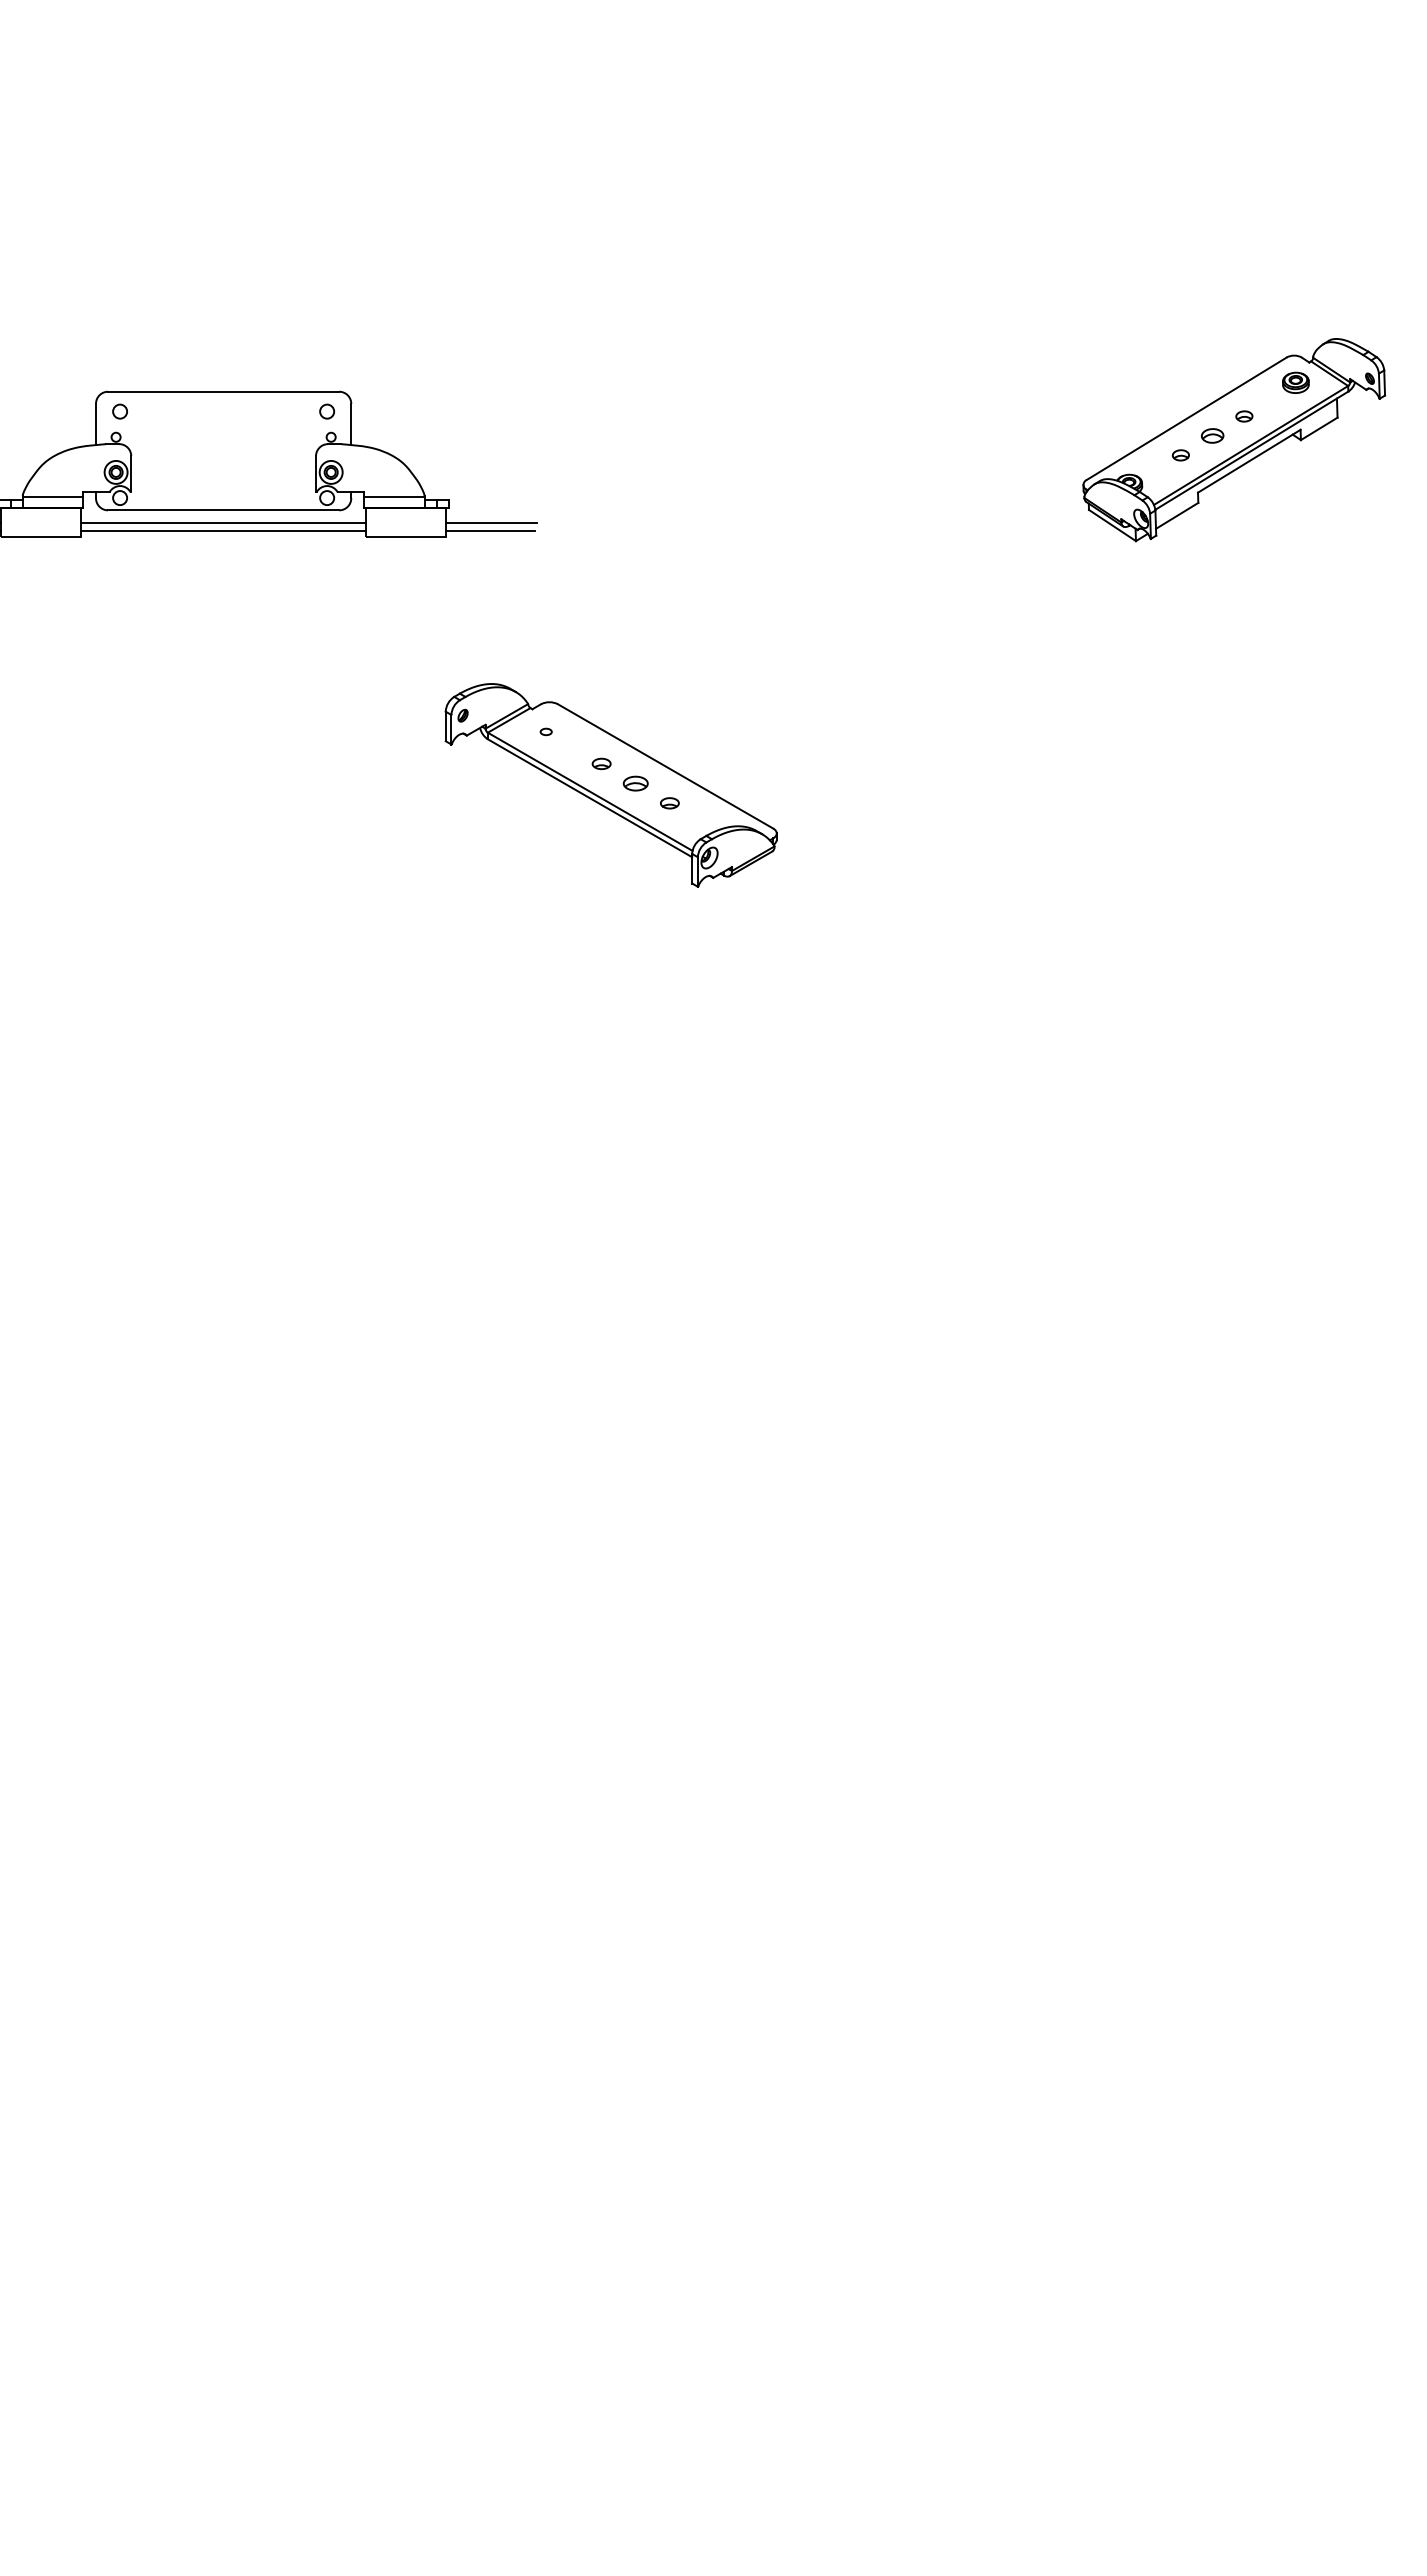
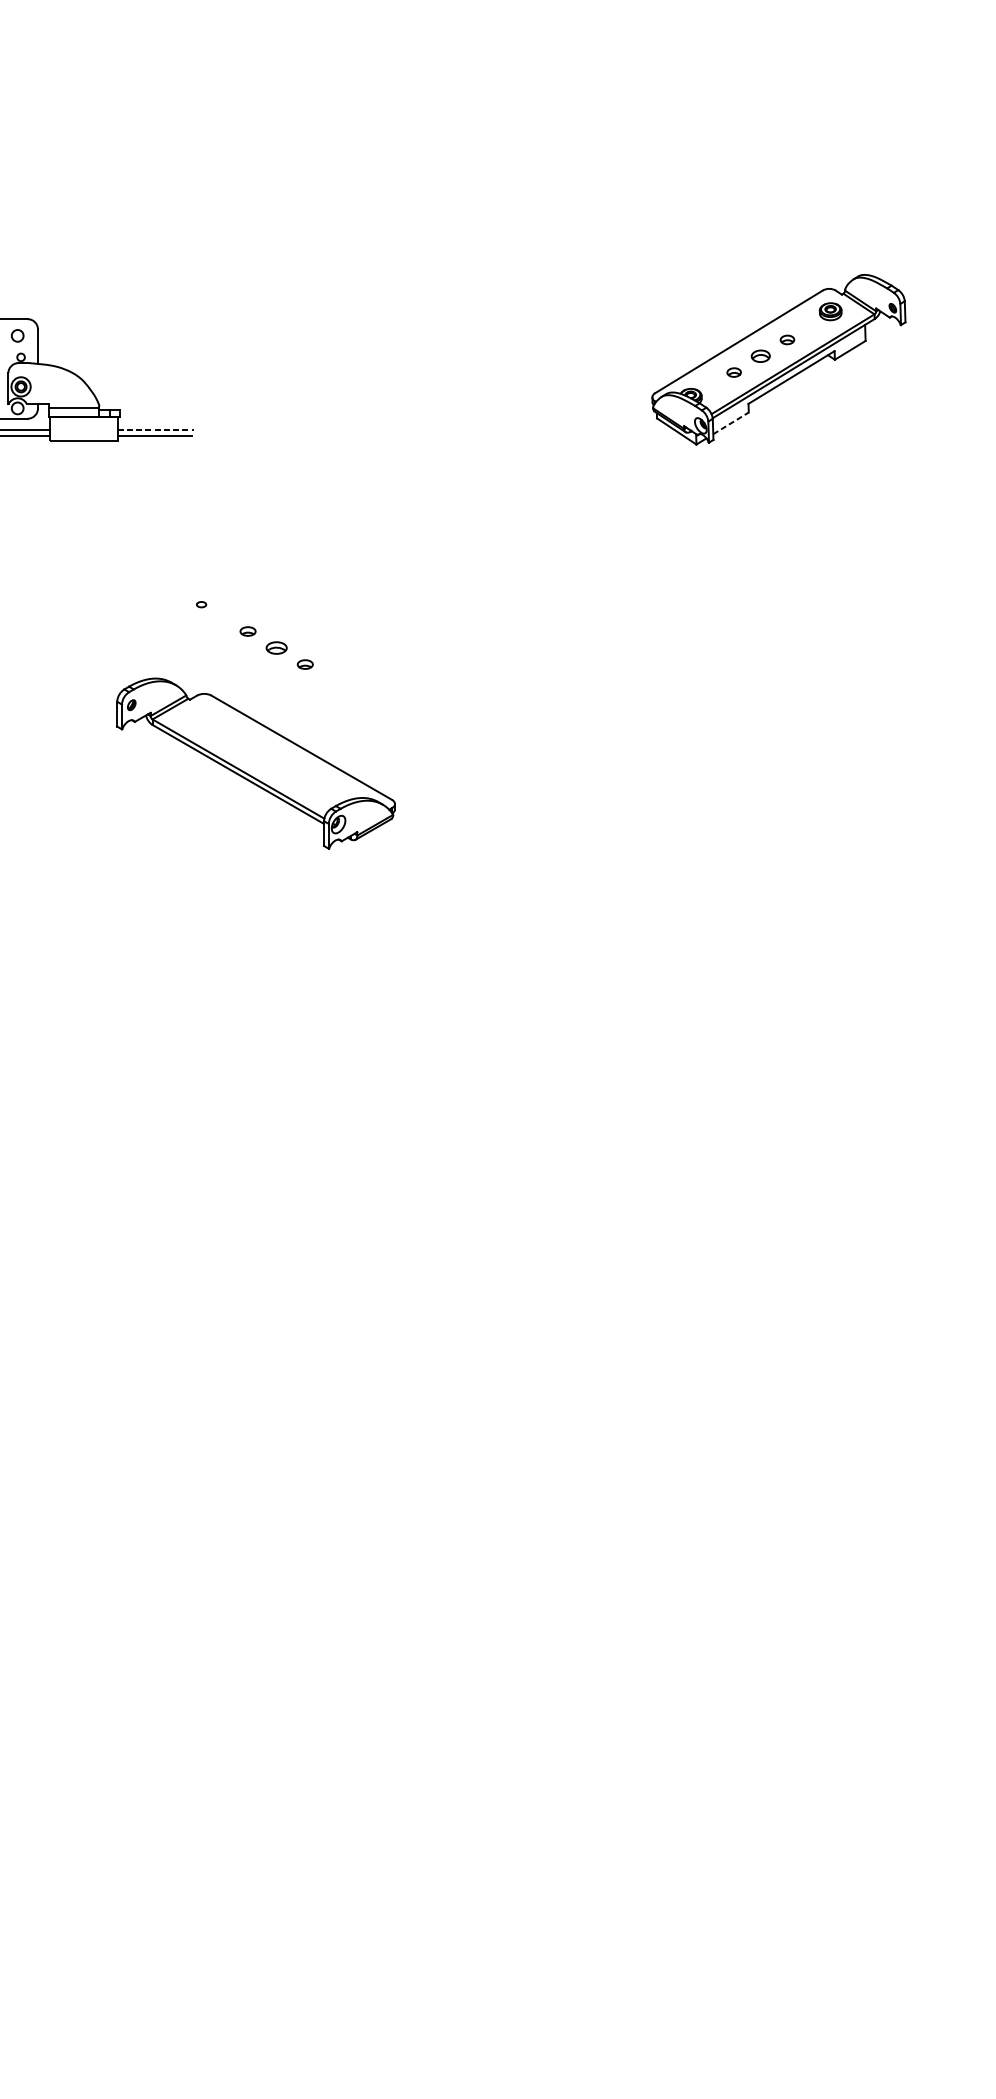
line: (1177, 515) -> (731, 423), solid -> dashed
line: (492, 523) -> (156, 429), solid -> dashed
part: (610, 785) -> (255, 763), moved

